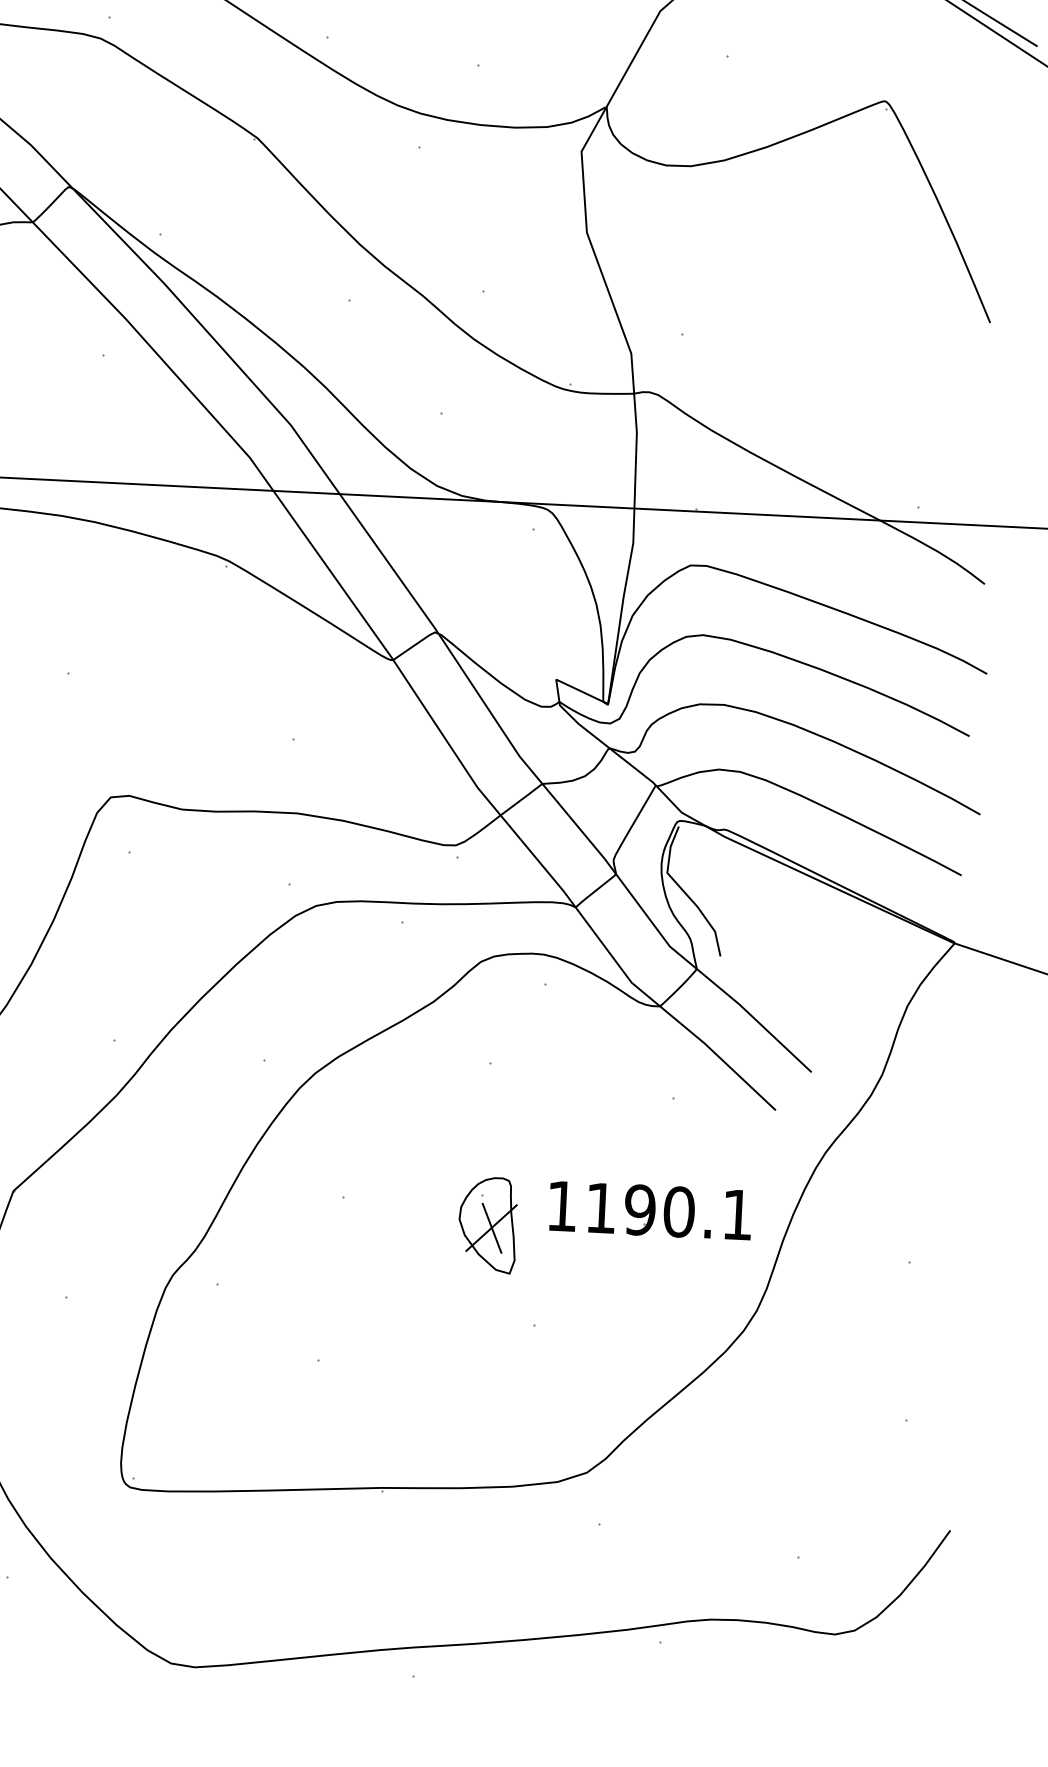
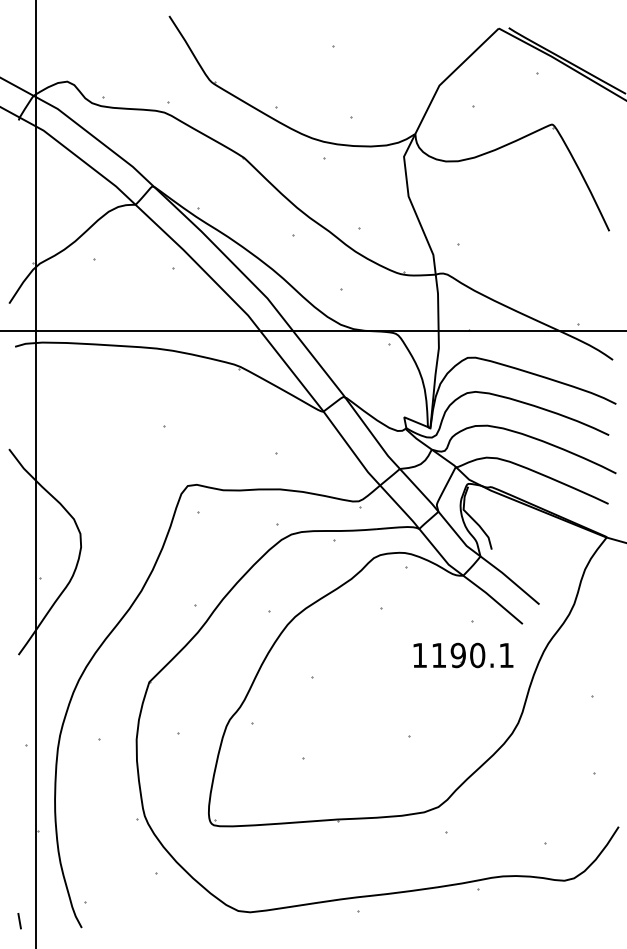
part: (650, 1210) -> (463, 655), moved
part: (487, 1225) -> (383, 687), removed

